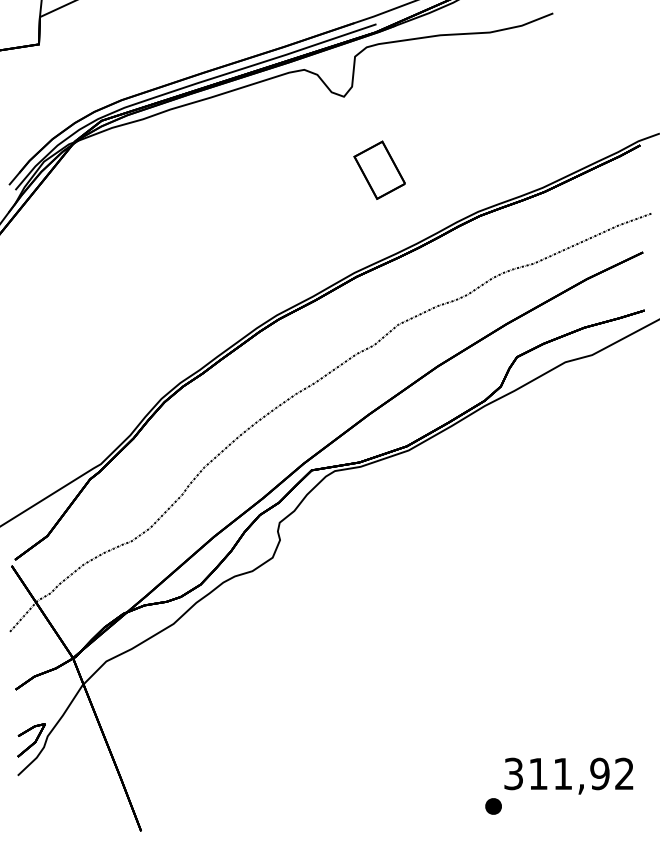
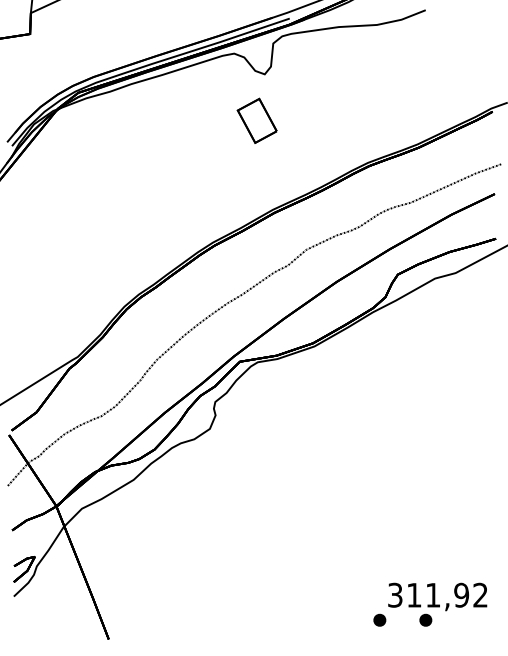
part: (378, 169) -> (256, 120), moved
part: (552, 805) -> (425, 619), added

